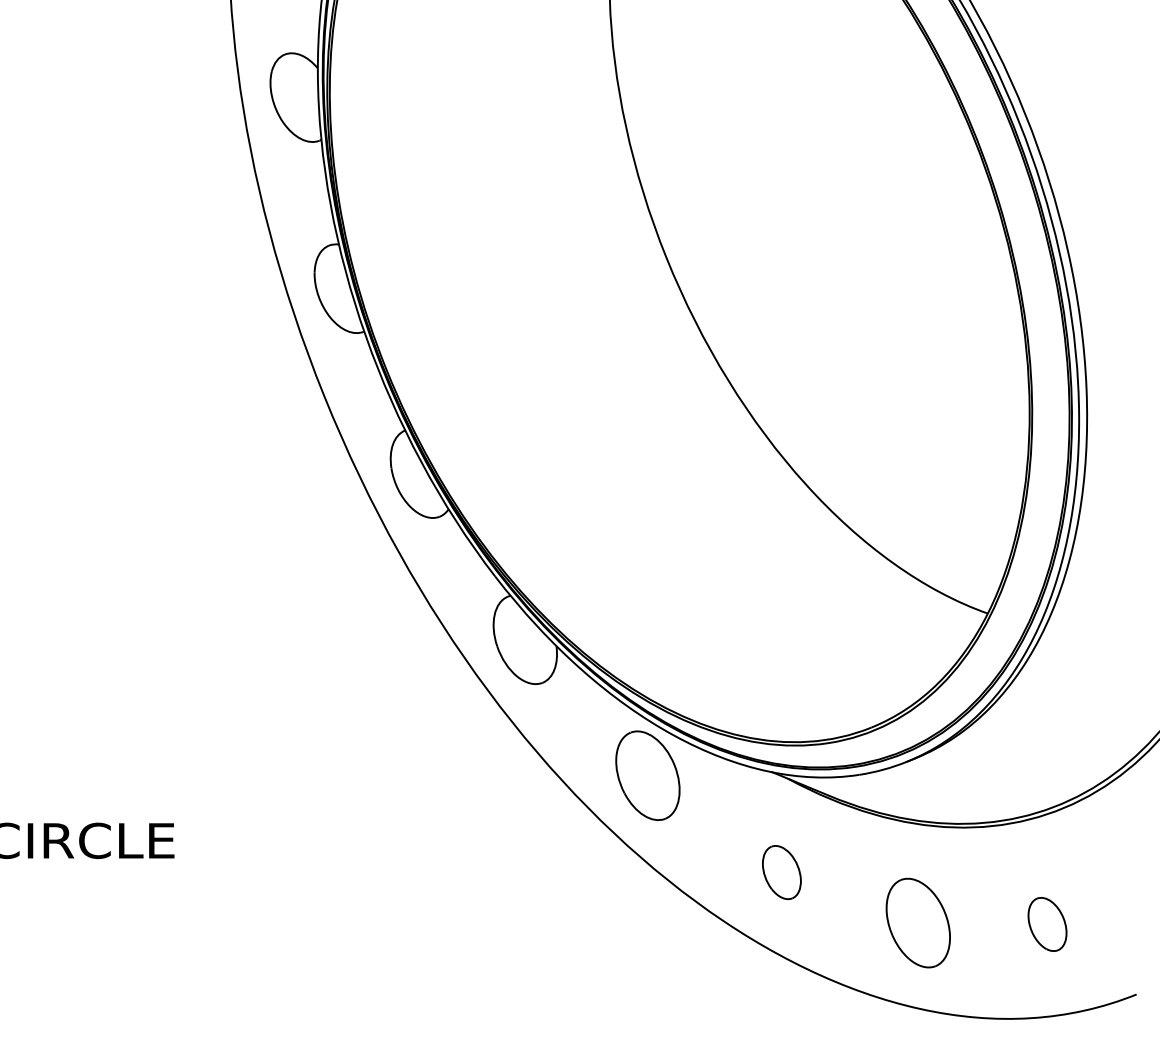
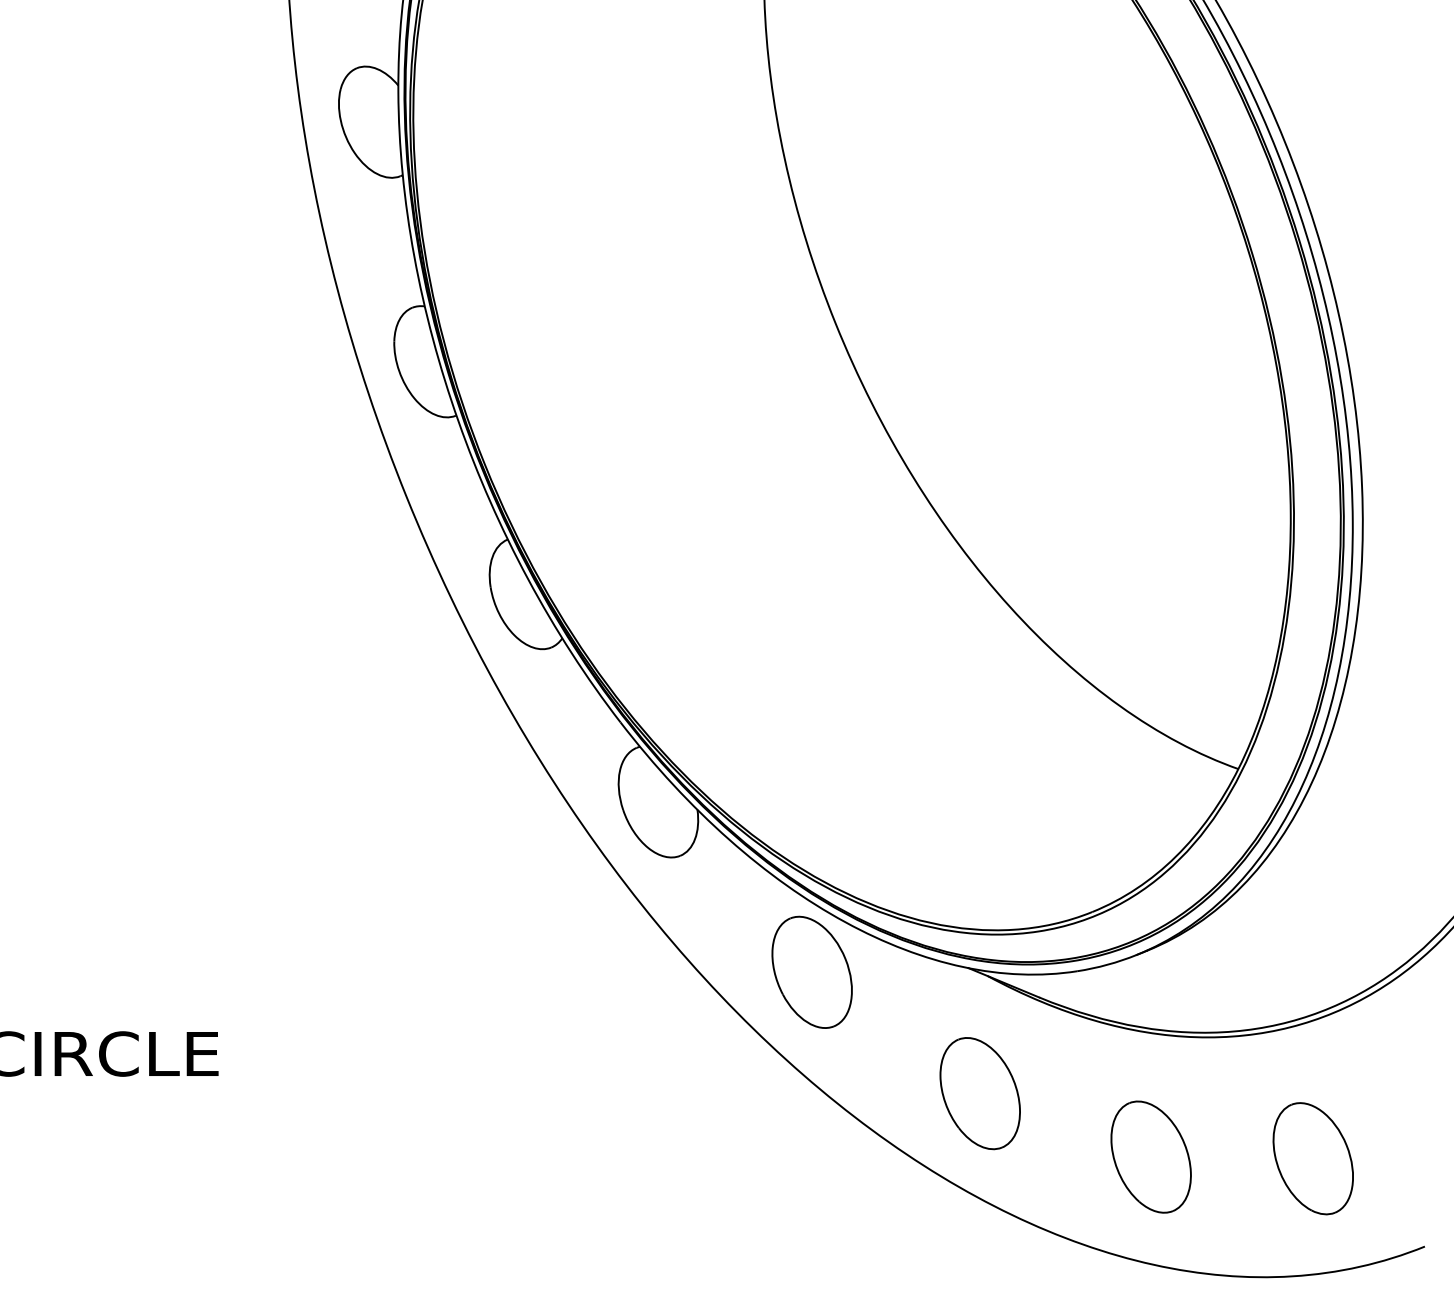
part: (781, 872) -> (979, 1093), size x1.67
part: (1046, 924) -> (1312, 1158), size x1.67

